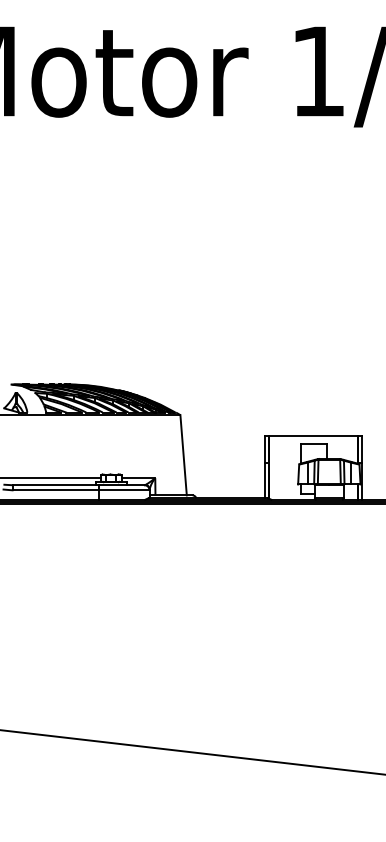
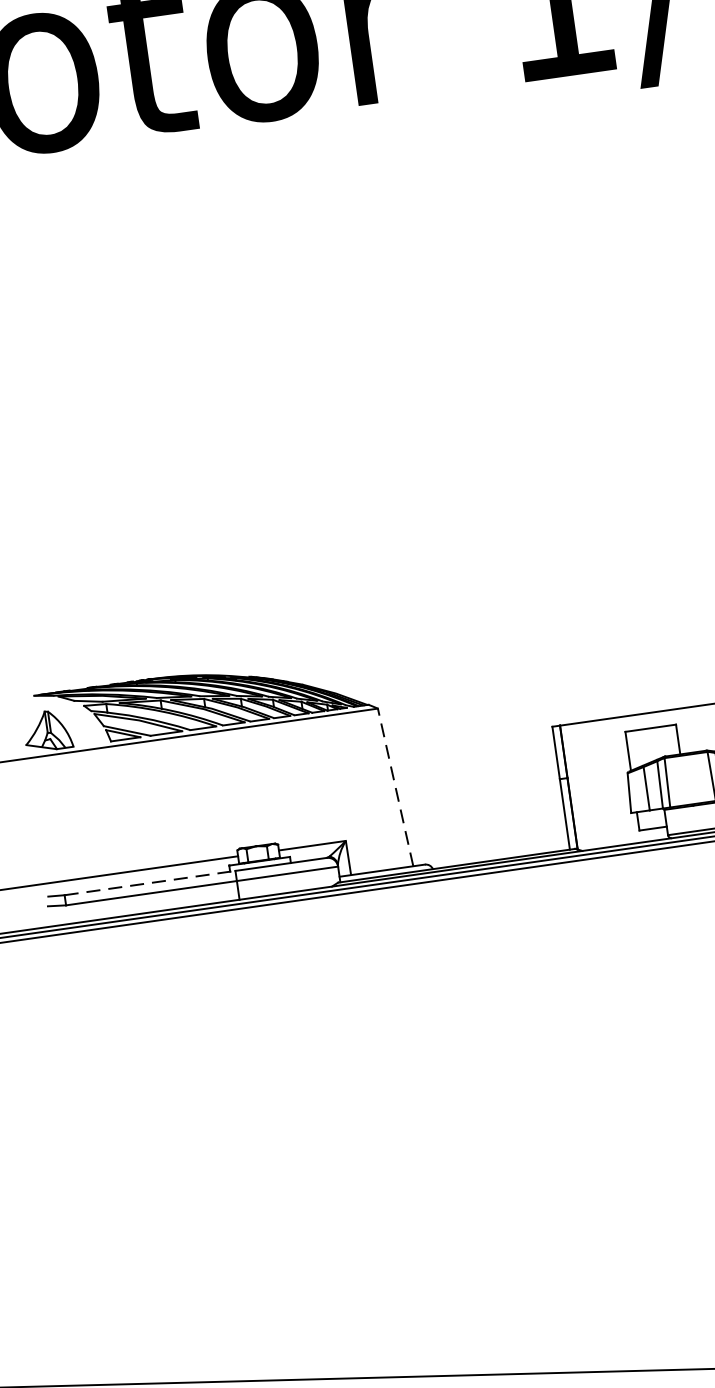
line: (183, 454) -> (395, 785), solid -> dashed
line: (56, 485) -> (151, 883), solid -> dashed

